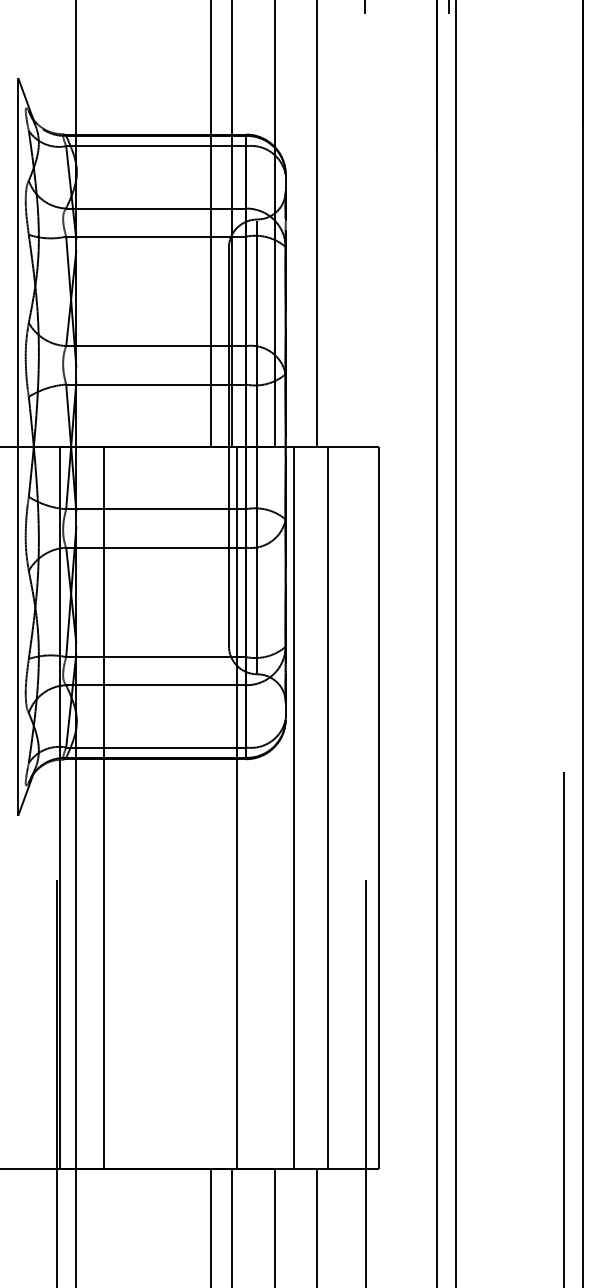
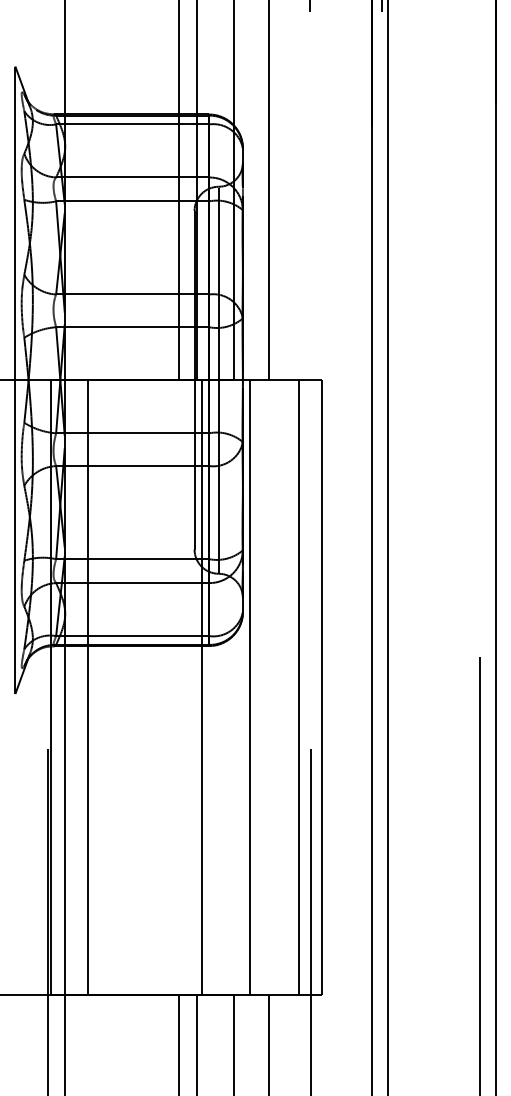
line: (327, 807) -> (298, 687), moved

